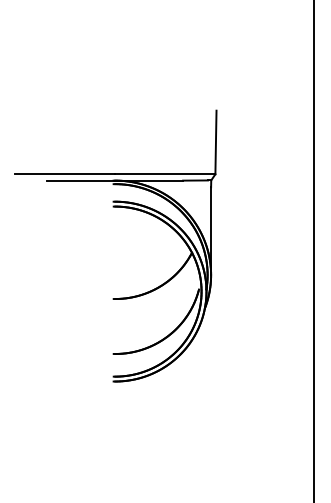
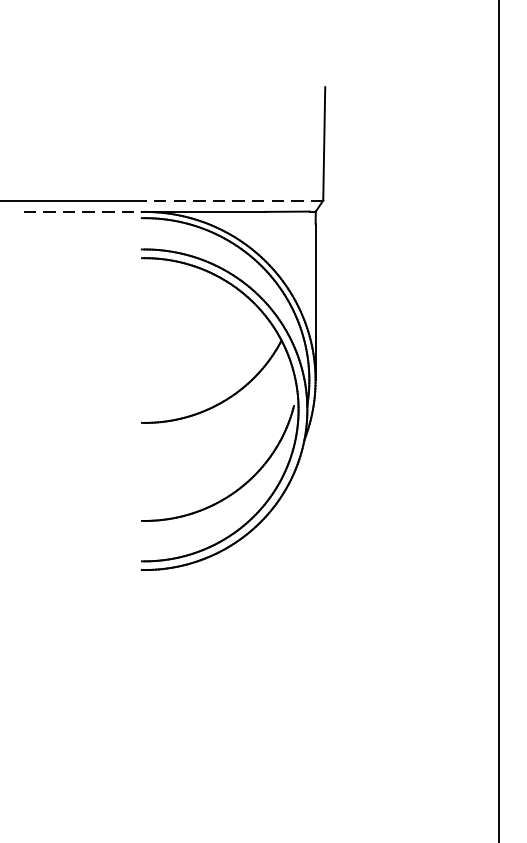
line: (164, 174) -> (232, 200), solid -> dashed
line: (81, 180) -> (84, 211), solid -> dashed

